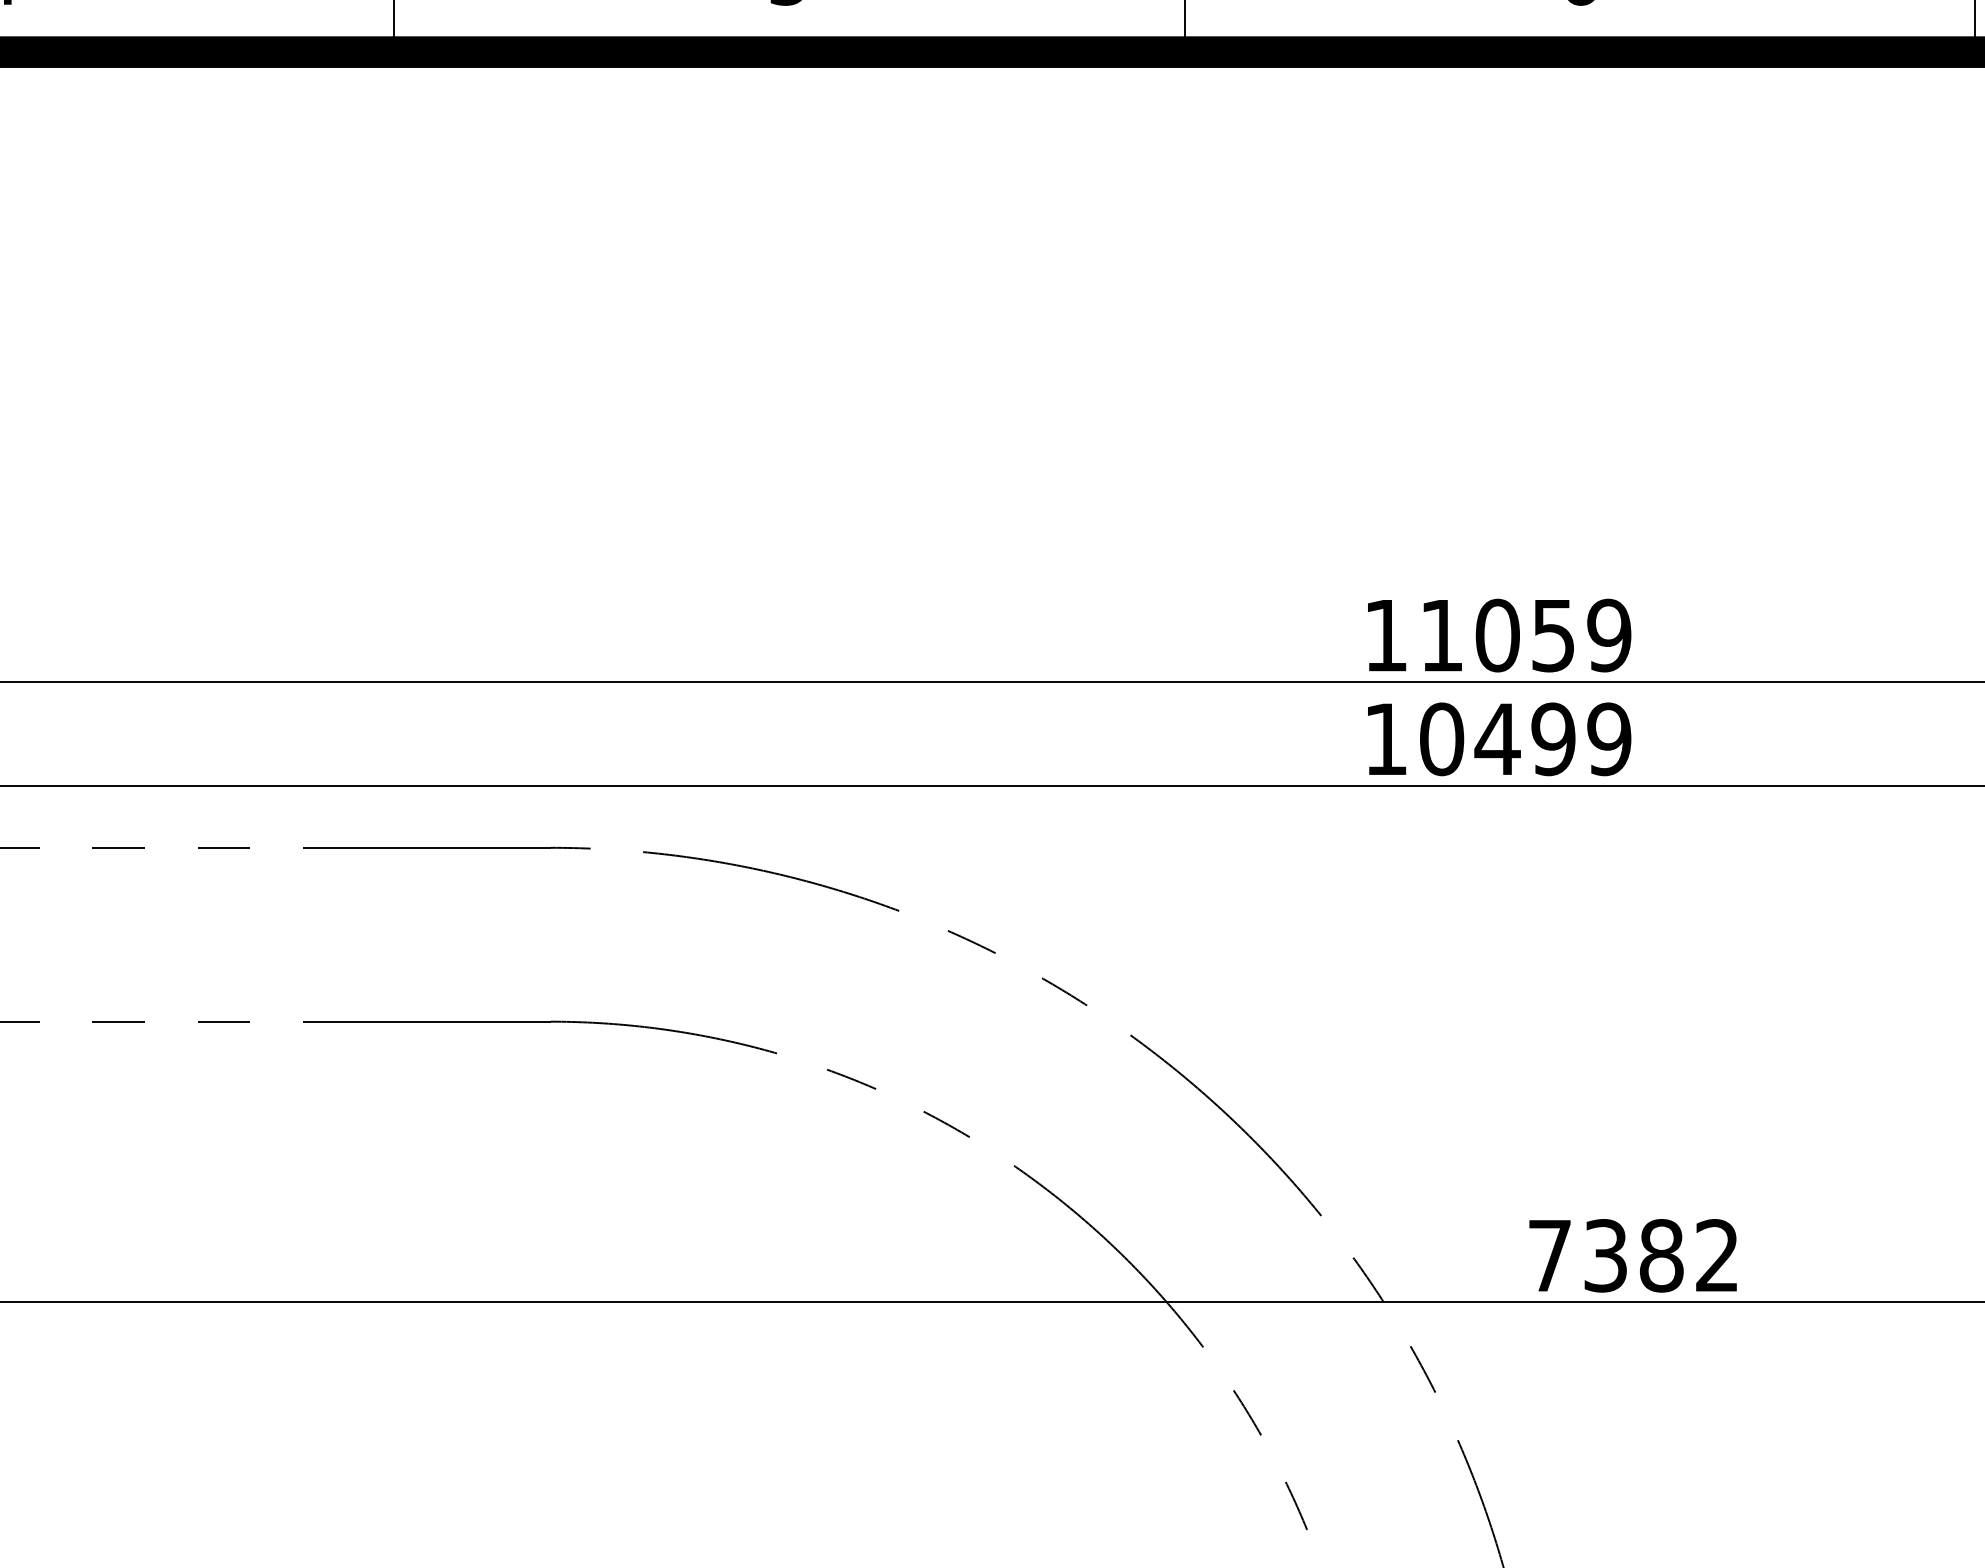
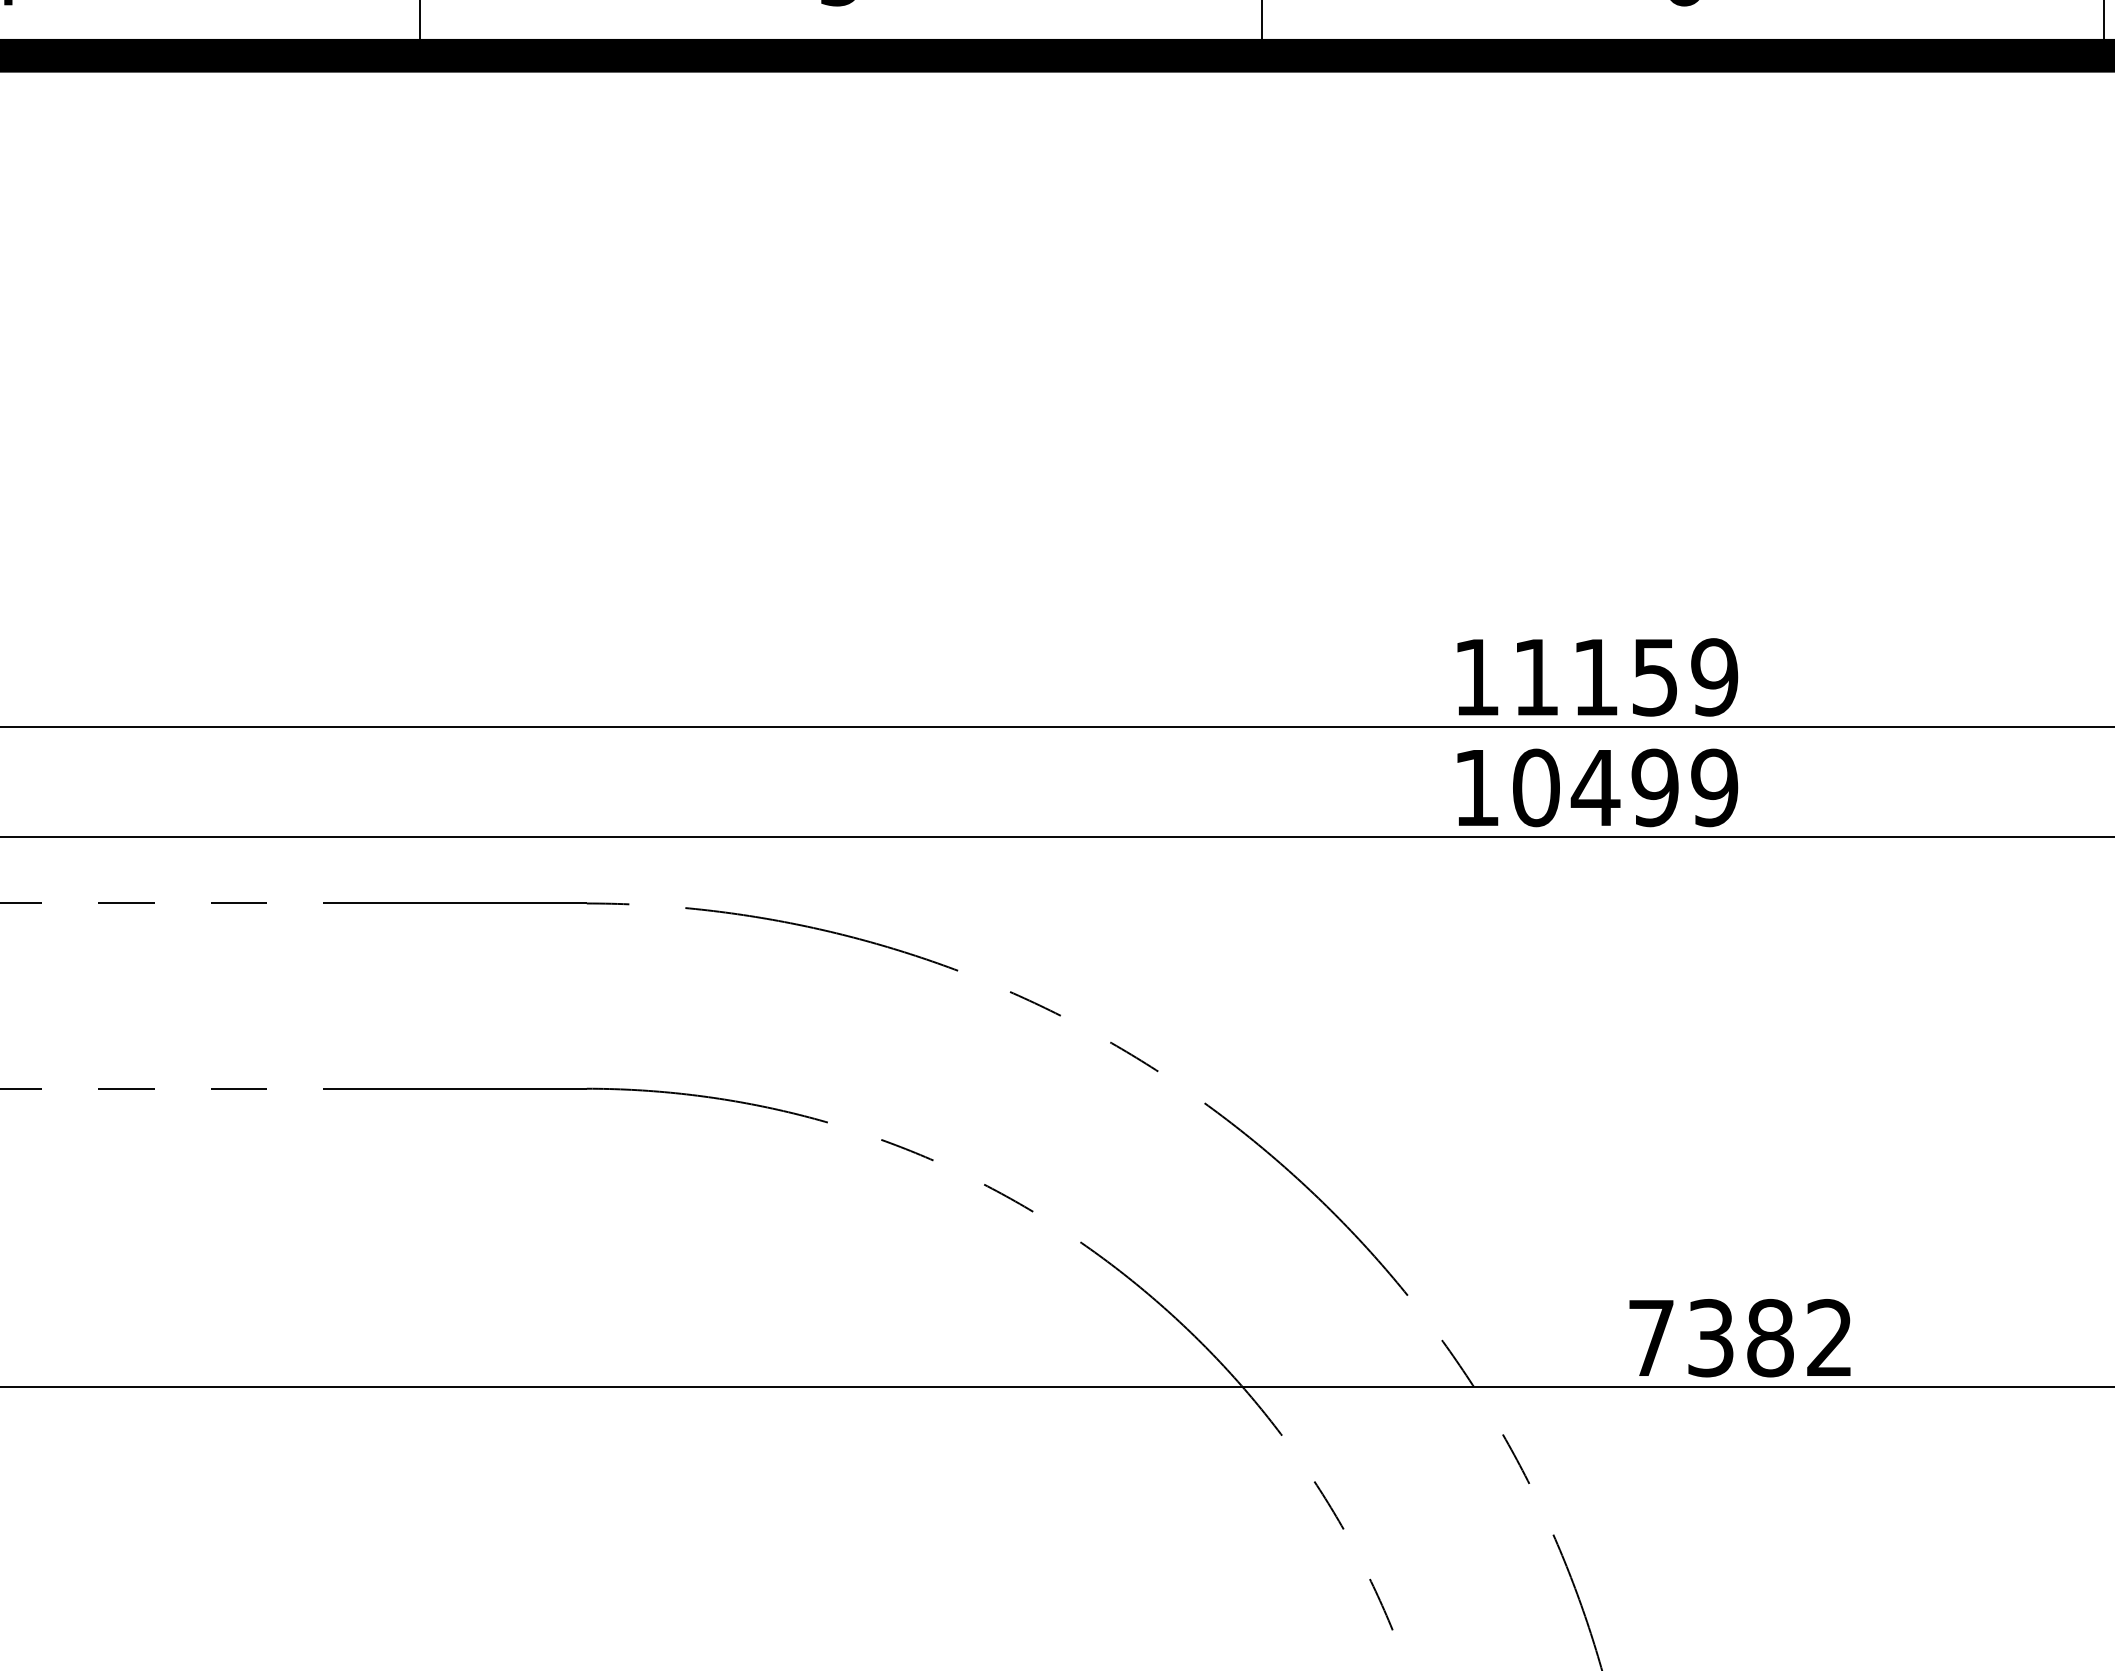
text: (1497, 635) -> (1595, 677), 11059 -> 11159

